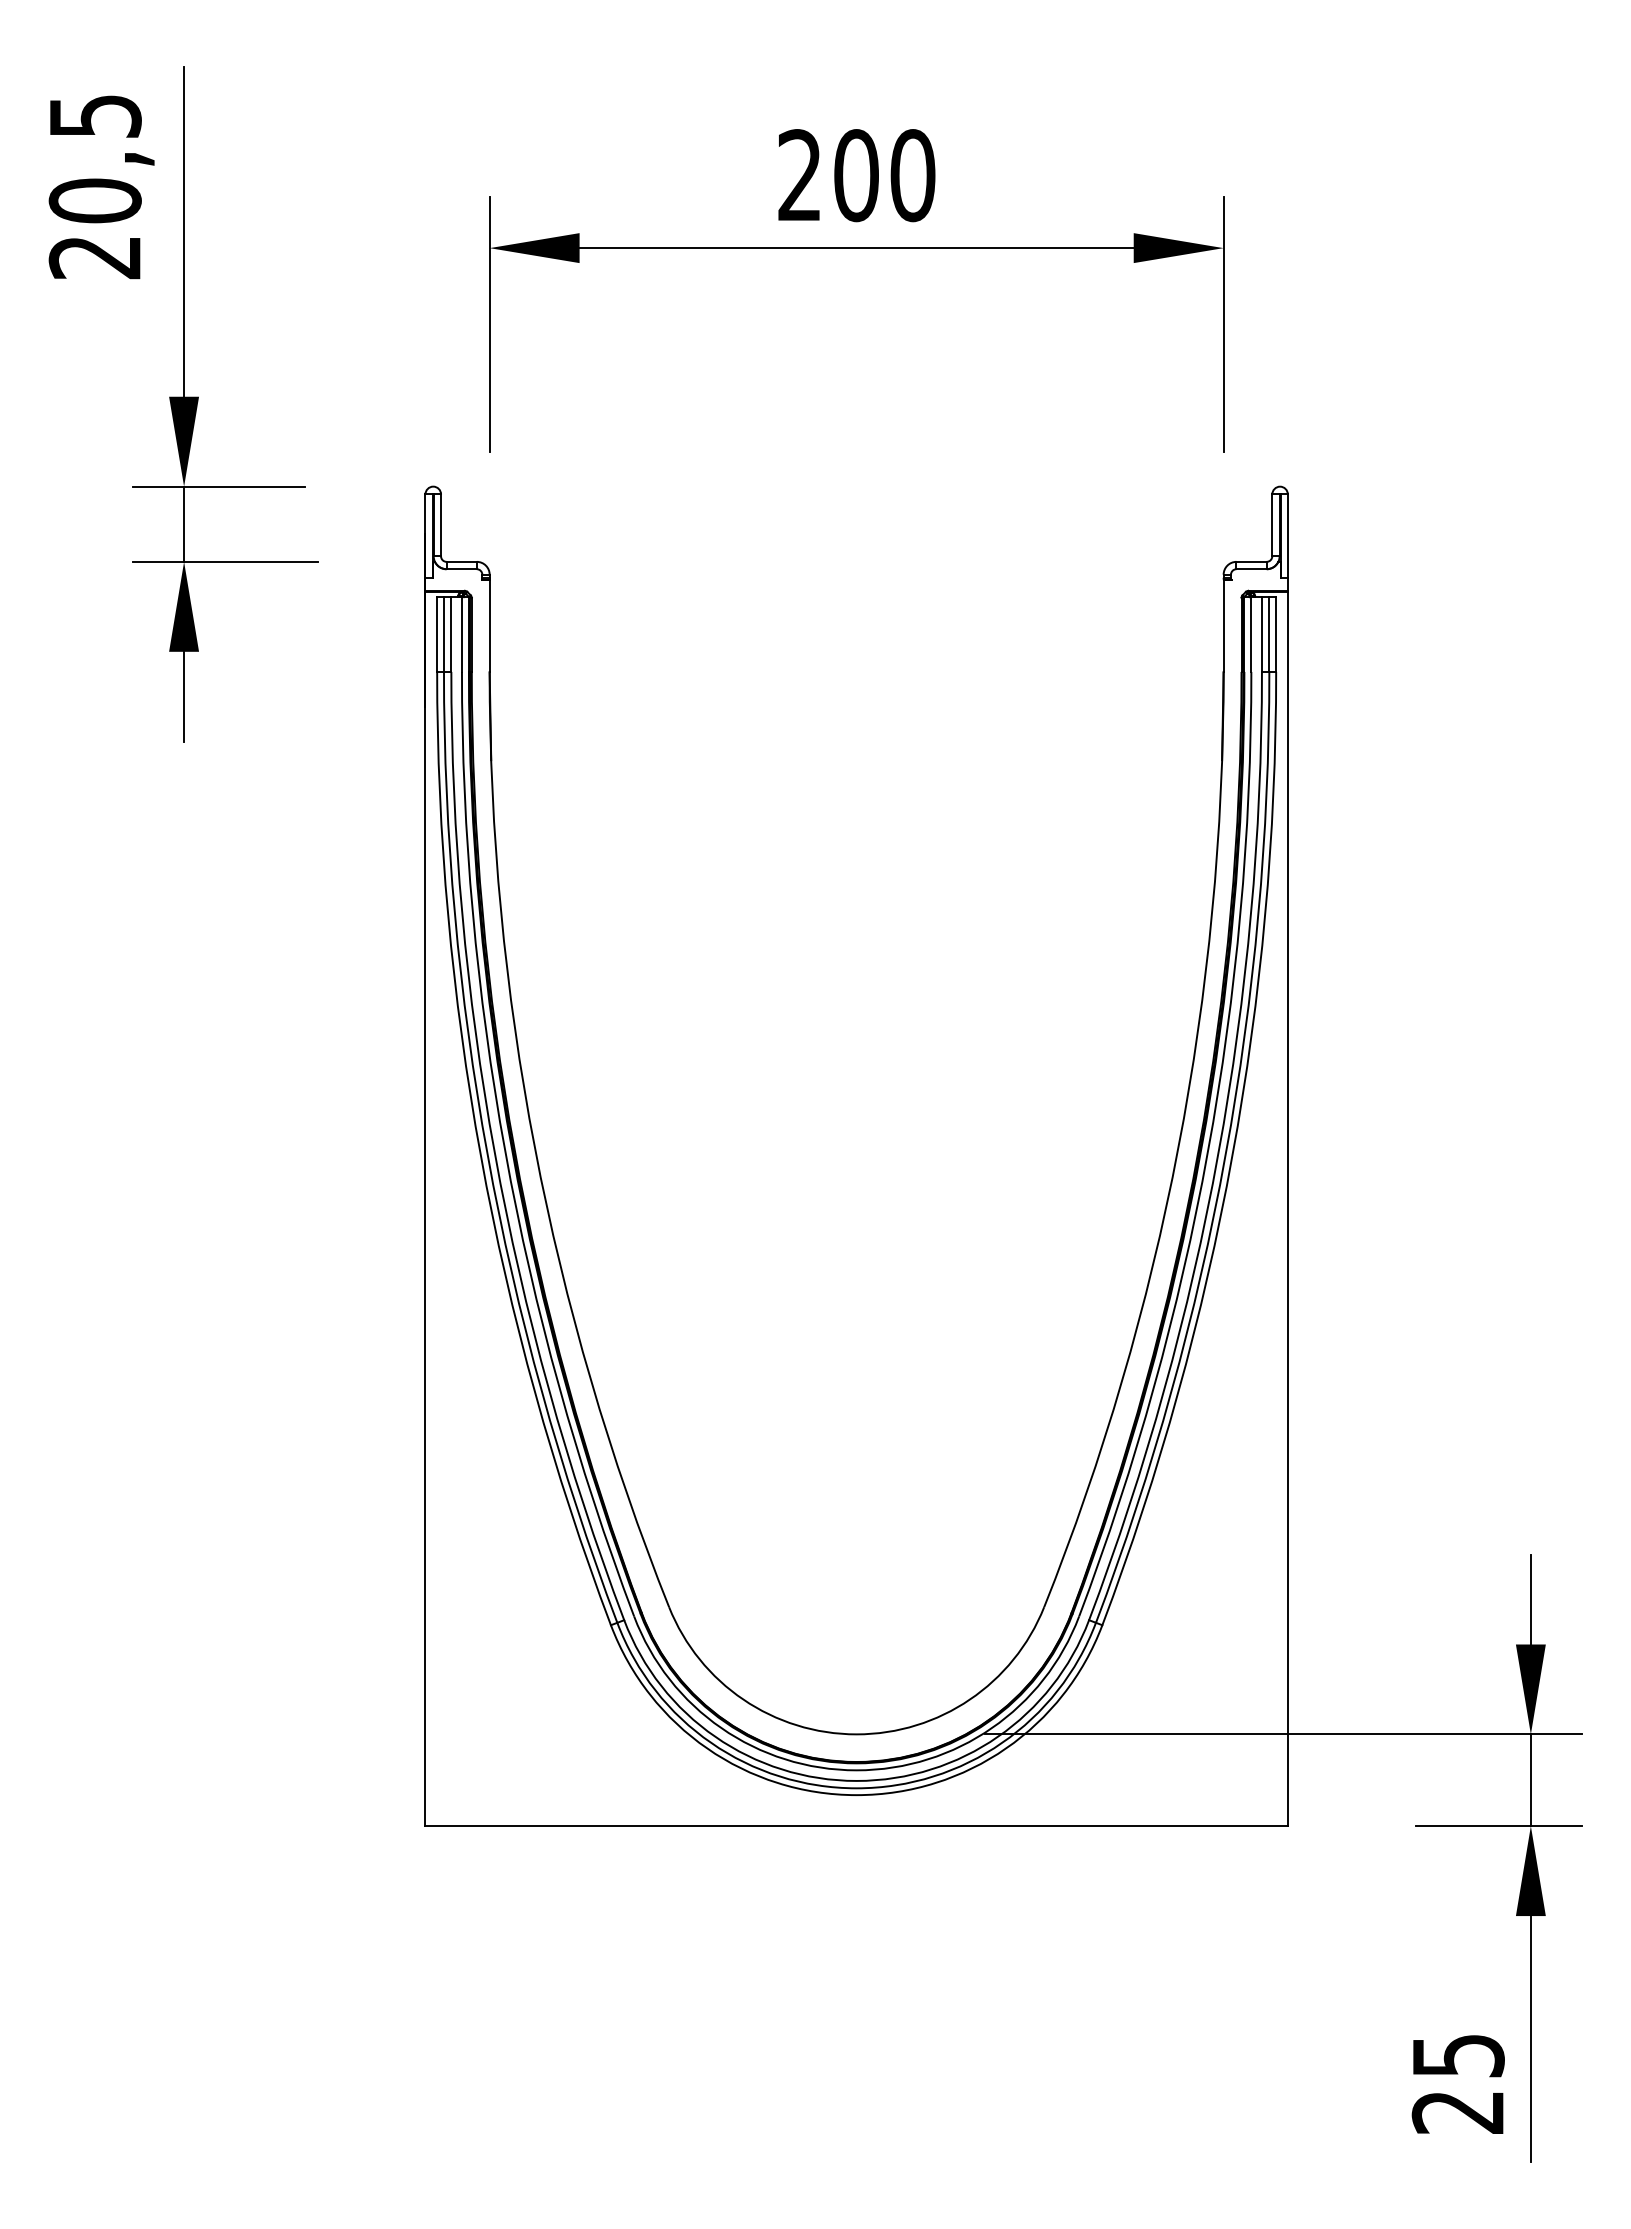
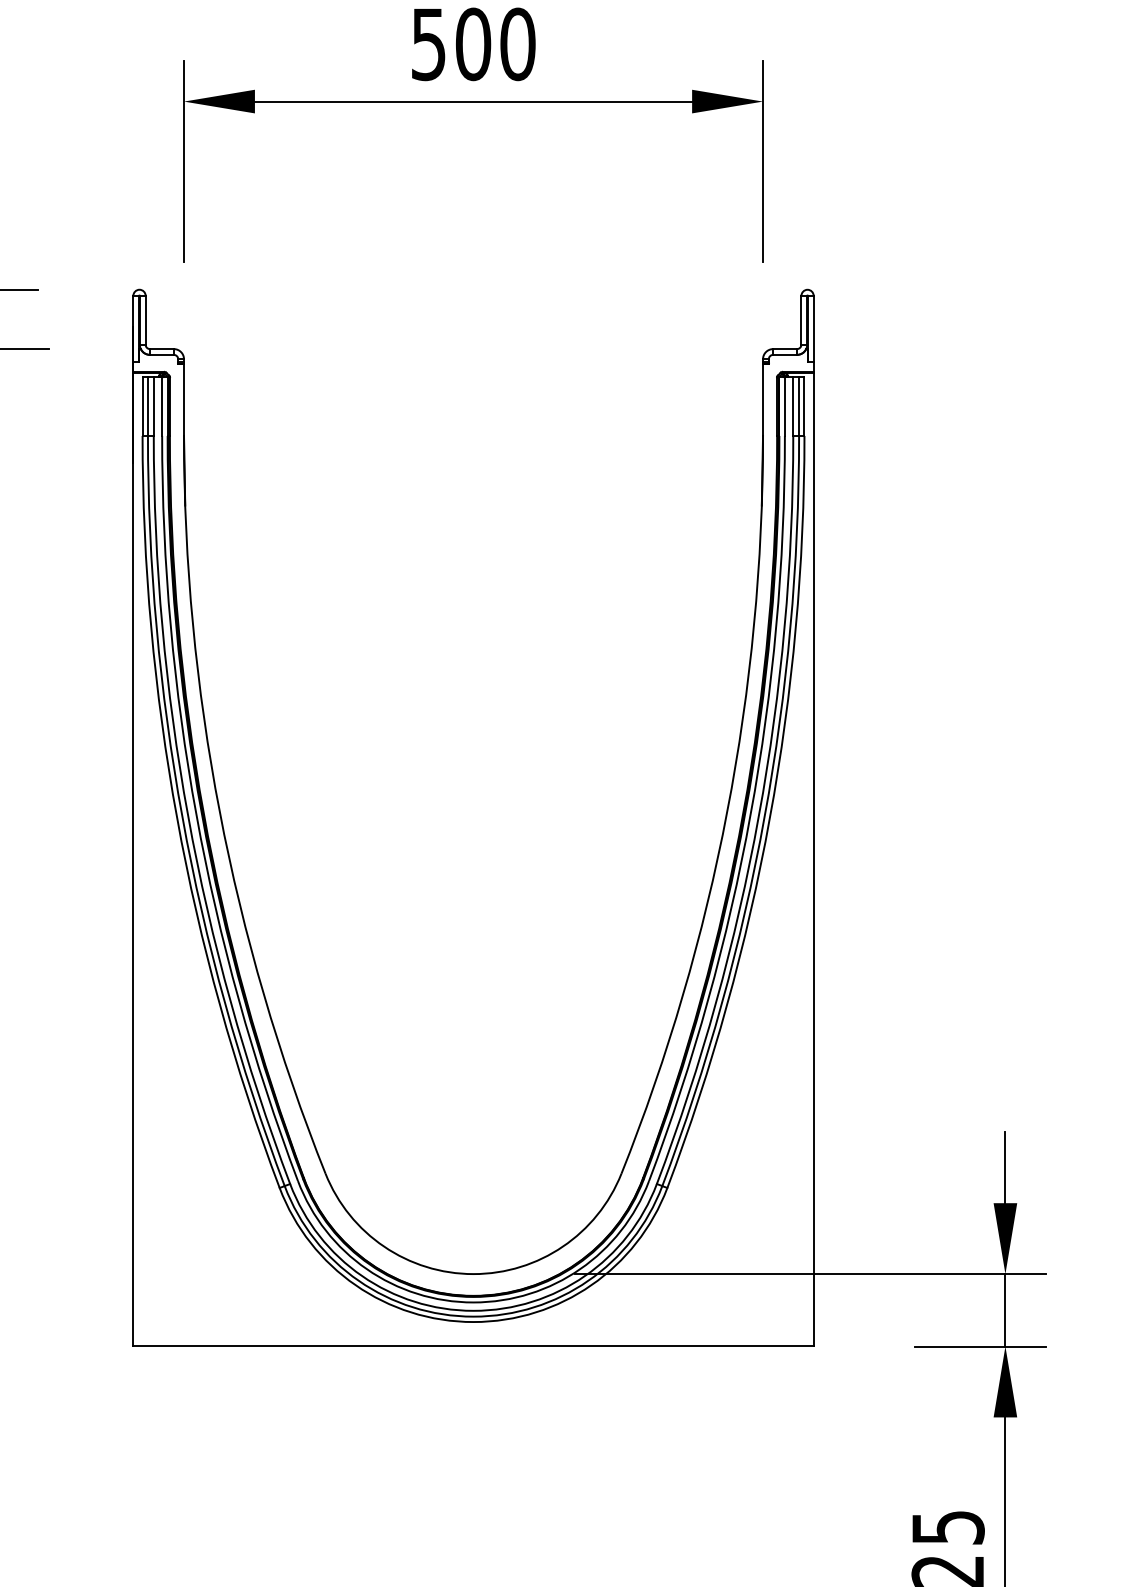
text: (799, 175) -> (428, 44), 200 -> 500

